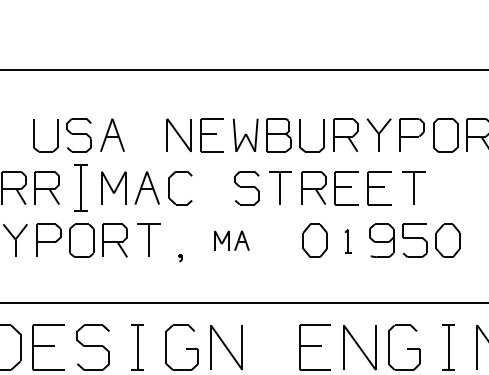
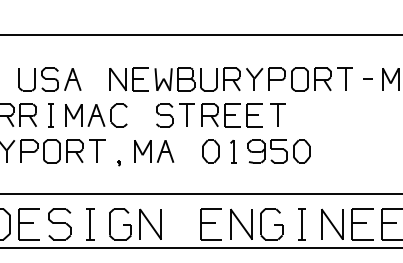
part: (79, 188) -> (50, 115), size x0.71
part: (232, 240) -> (154, 151), size x1.67
part: (348, 240) -> (233, 151), size x1.43

